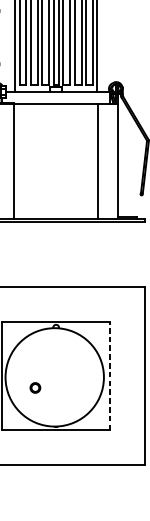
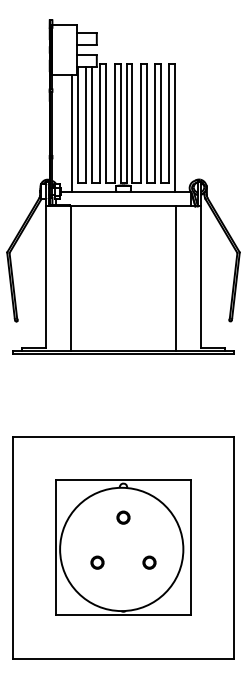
circle: (56, 351) -> (123, 517), added
line: (110, 375) -> (191, 547), dashed -> solid
circle: (76, 387) -> (149, 562), added

